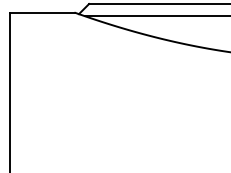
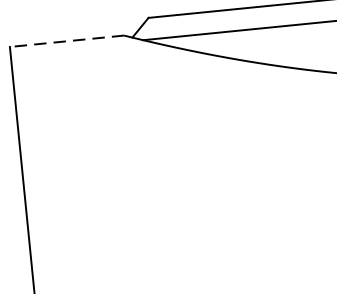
line: (41, 12) -> (65, 41), solid -> dashed

